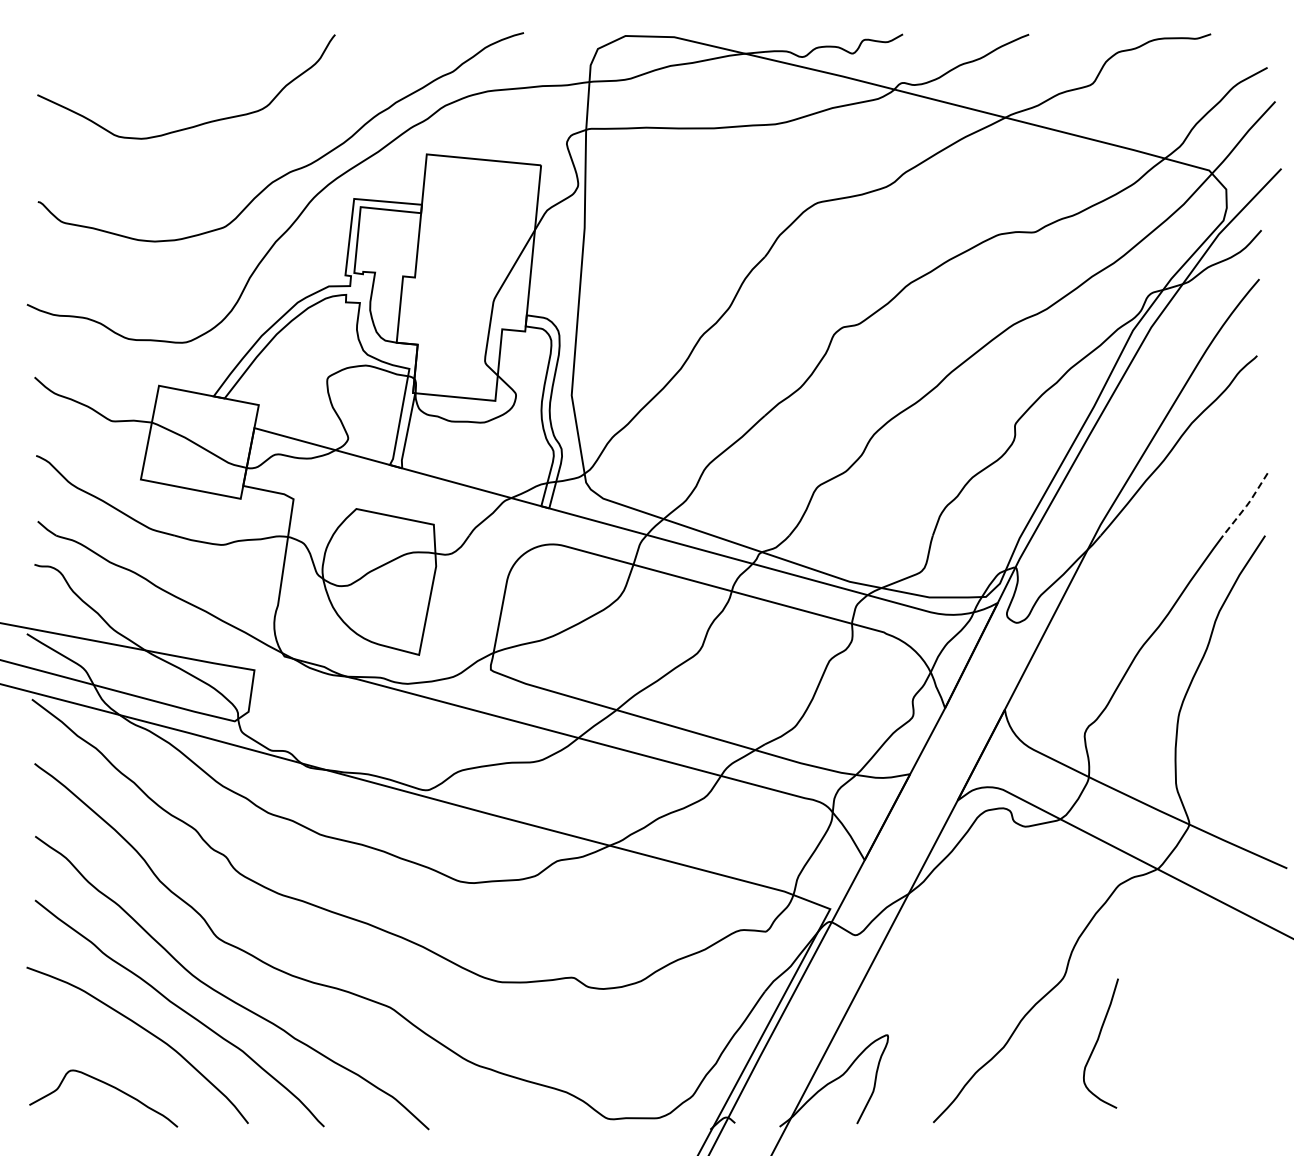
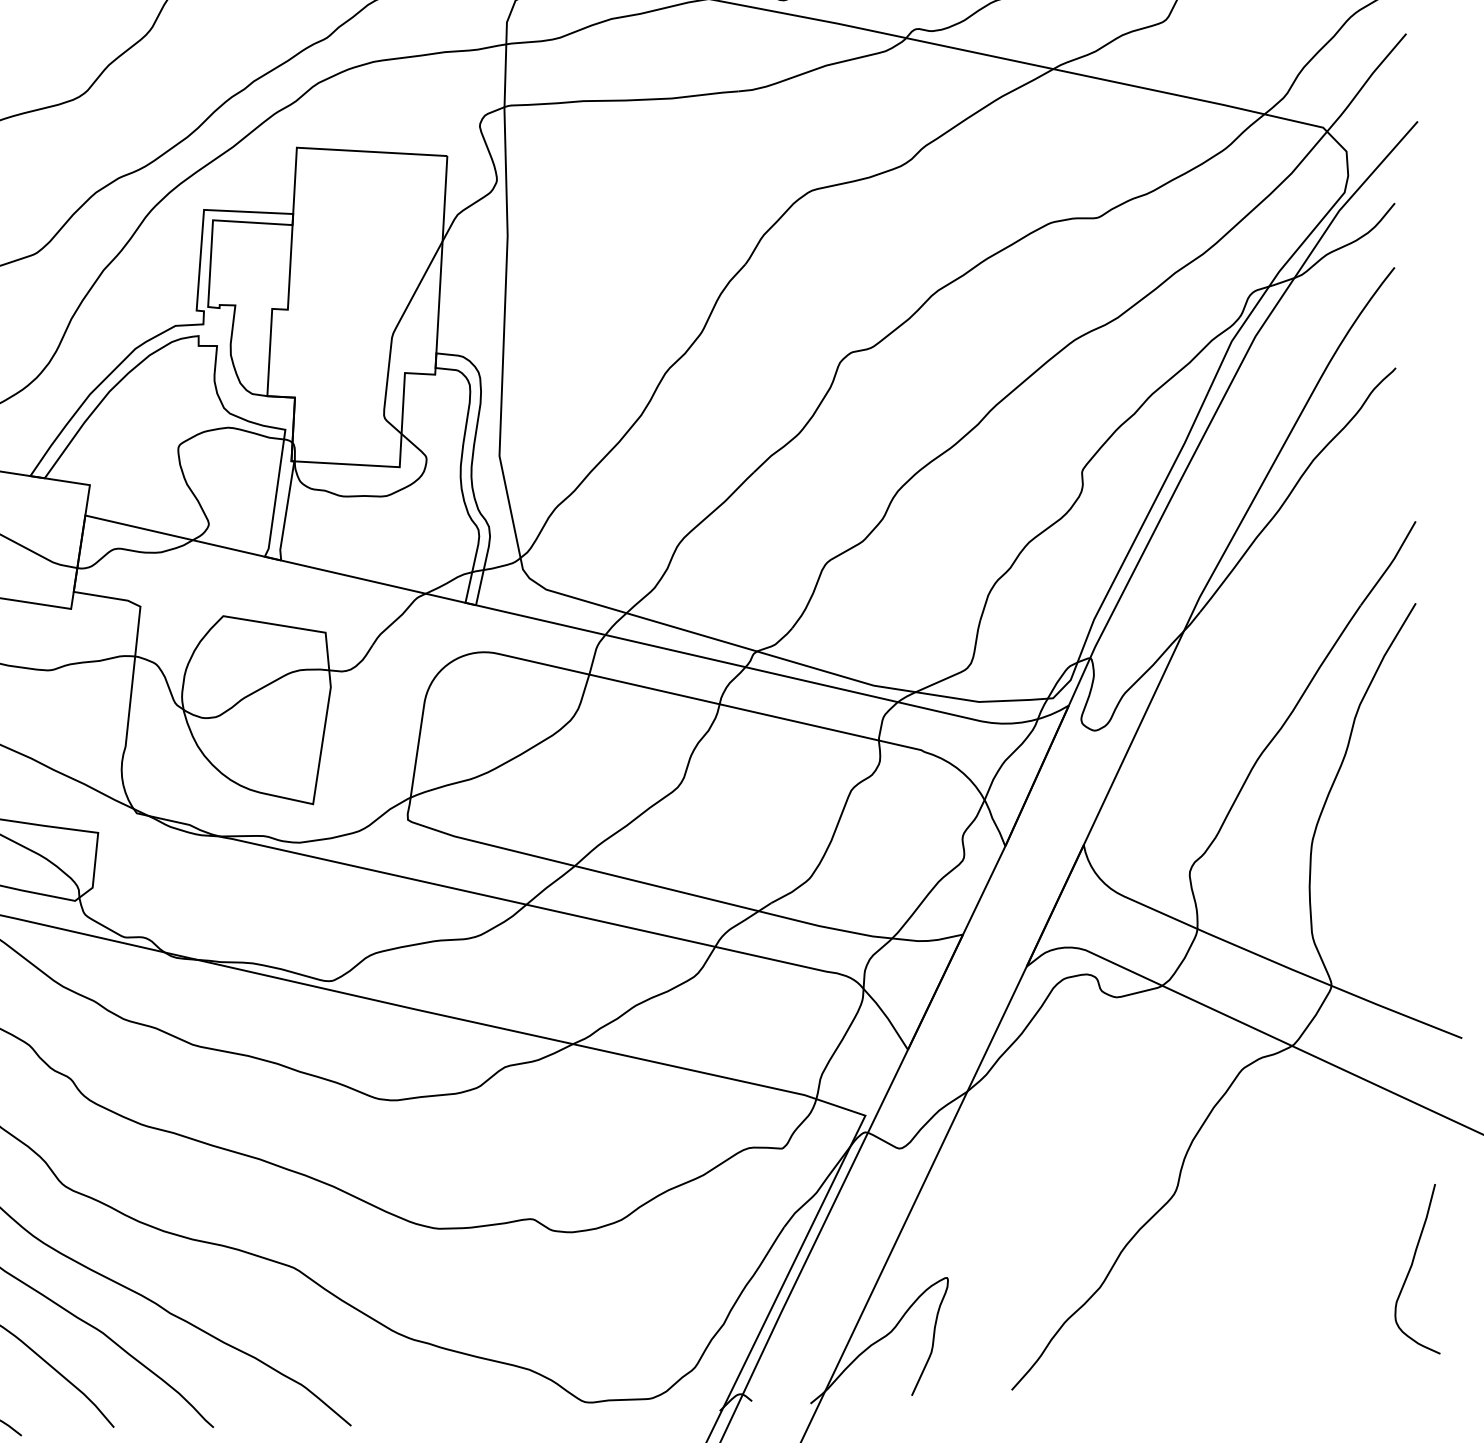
line: (1246, 505) -> (1389, 564), dashed -> solid
curve: (1098, 1041) -> (1412, 1267), moved

